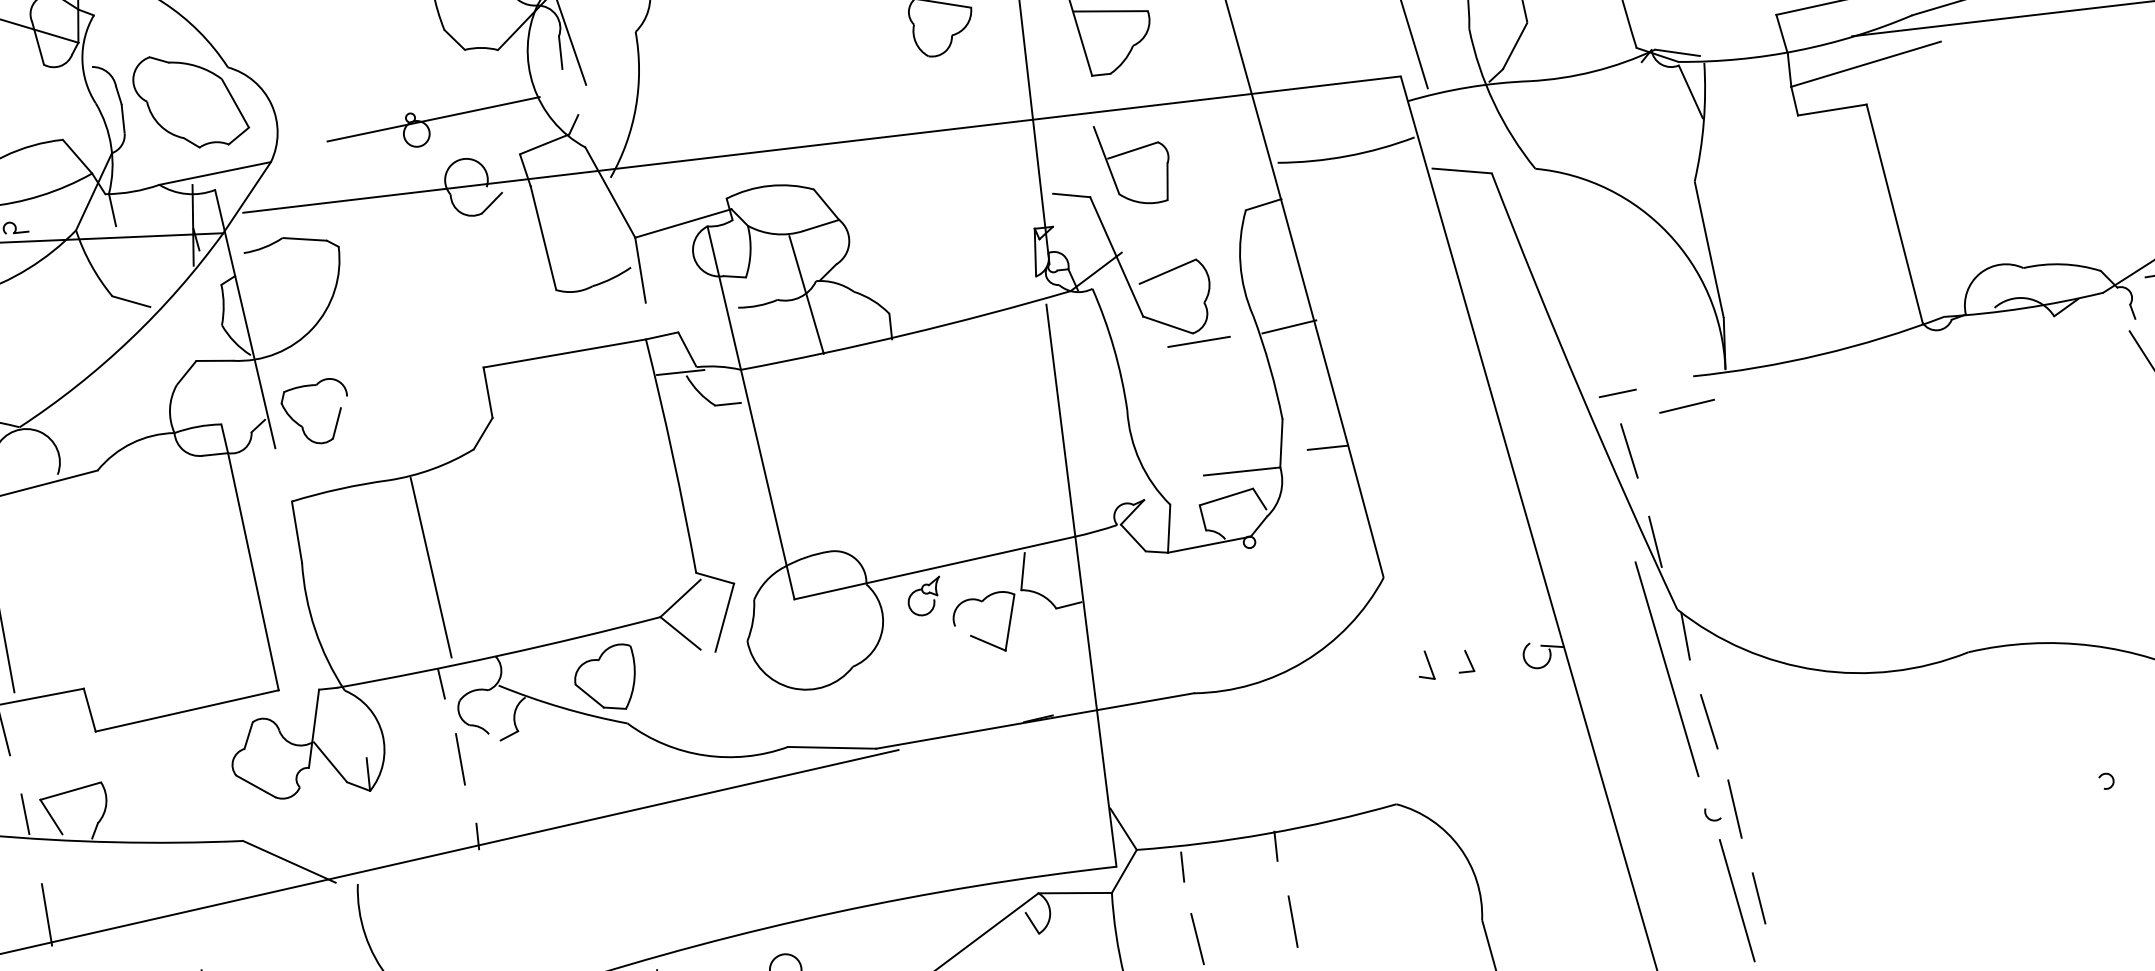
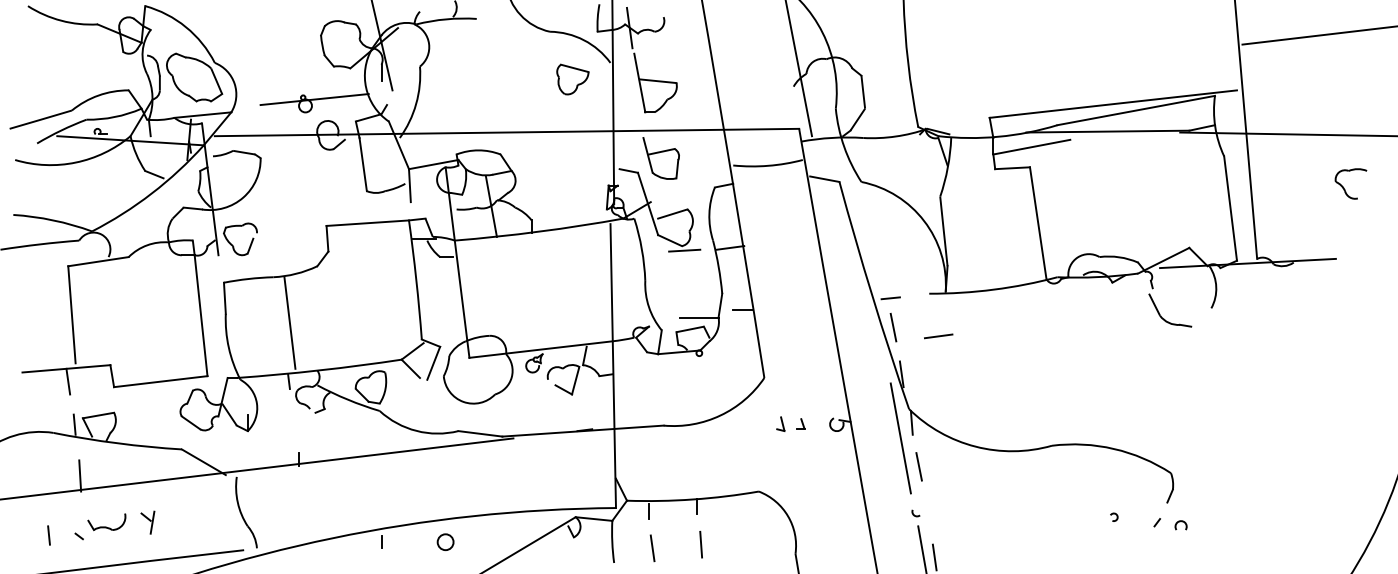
line: (1686, 406) -> (938, 336), moved
line: (460, 758) -> (294, 419), removed
line: (1735, 808) -> (927, 511), removed

